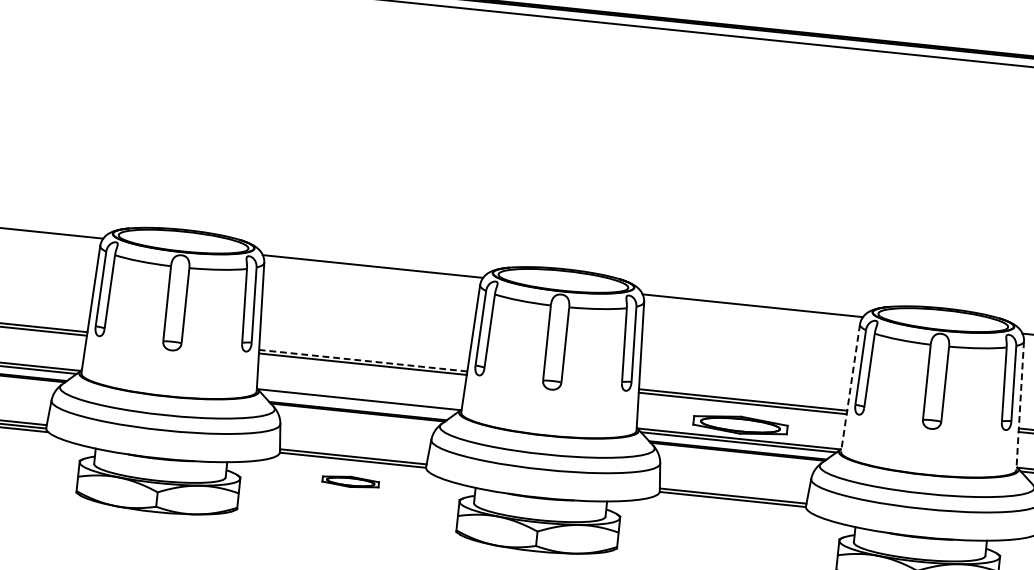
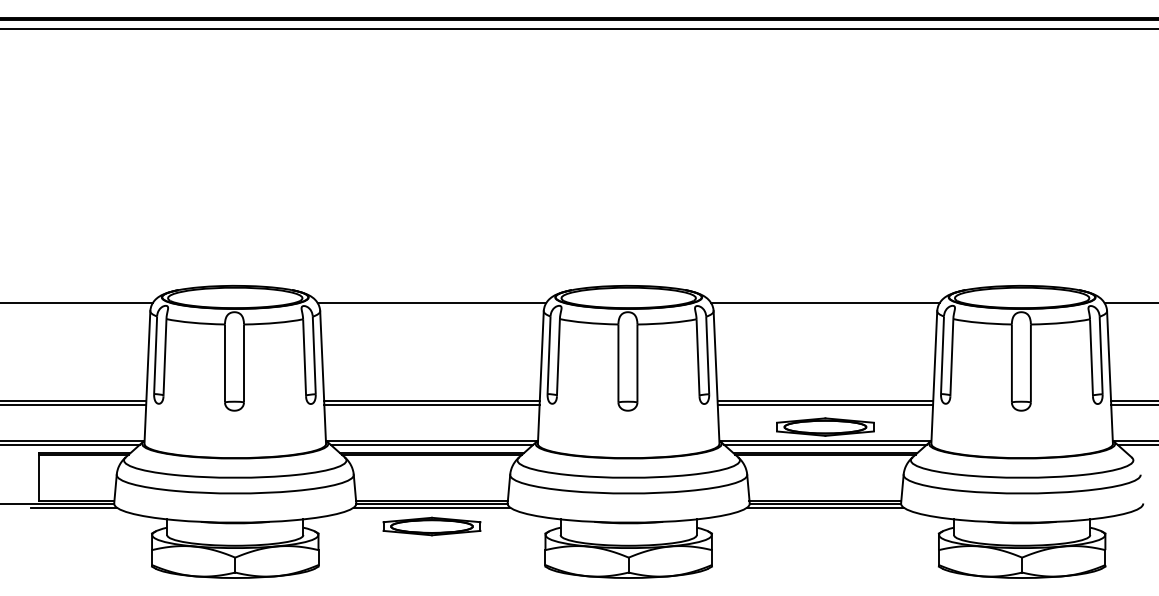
line: (362, 360) -> (431, 400), dashed -> solid
line: (850, 389) -> (934, 378), dashed -> solid
line: (358, 402) -> (431, 444), added
line: (1020, 406) -> (1110, 378), dashed -> solid
line: (352, 463) -> (431, 507), added
part: (350, 481) -> (431, 526), size x1.67
line: (732, 502) -> (825, 507), added

